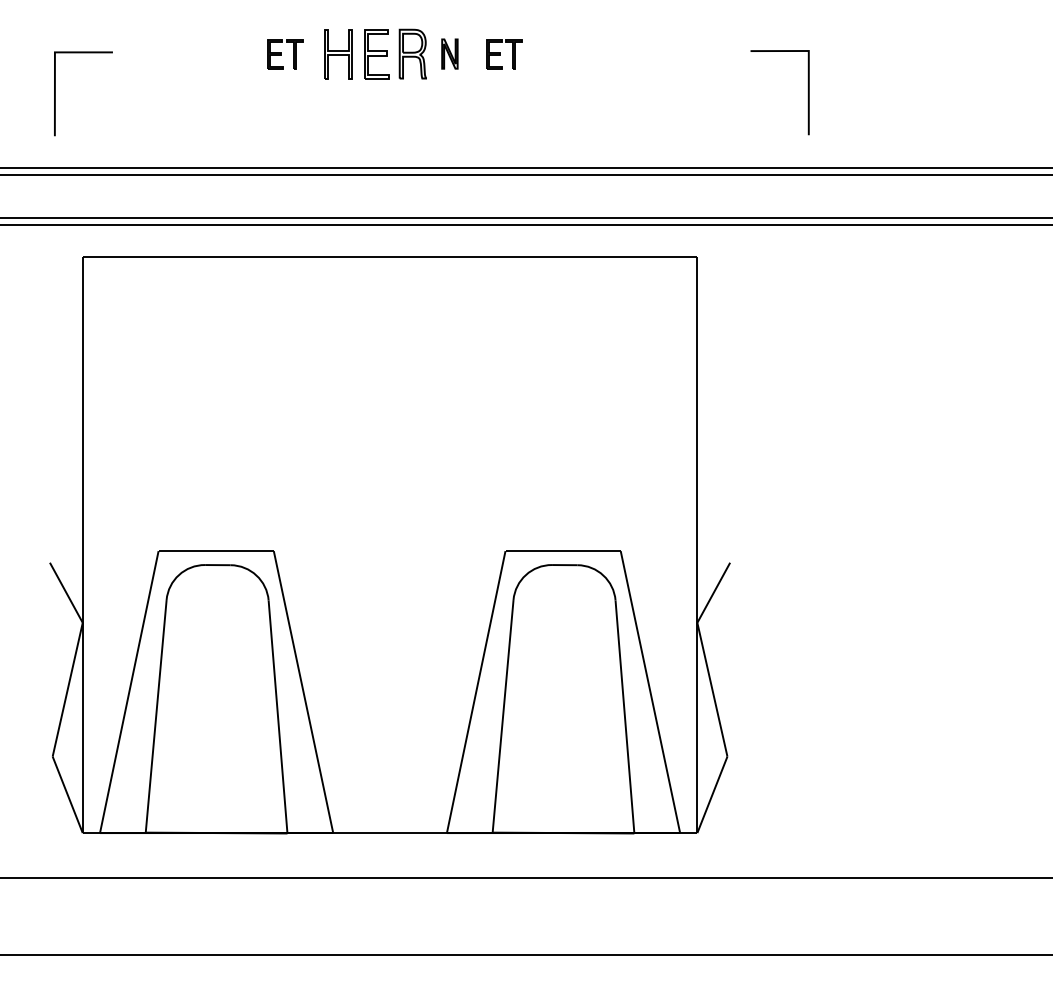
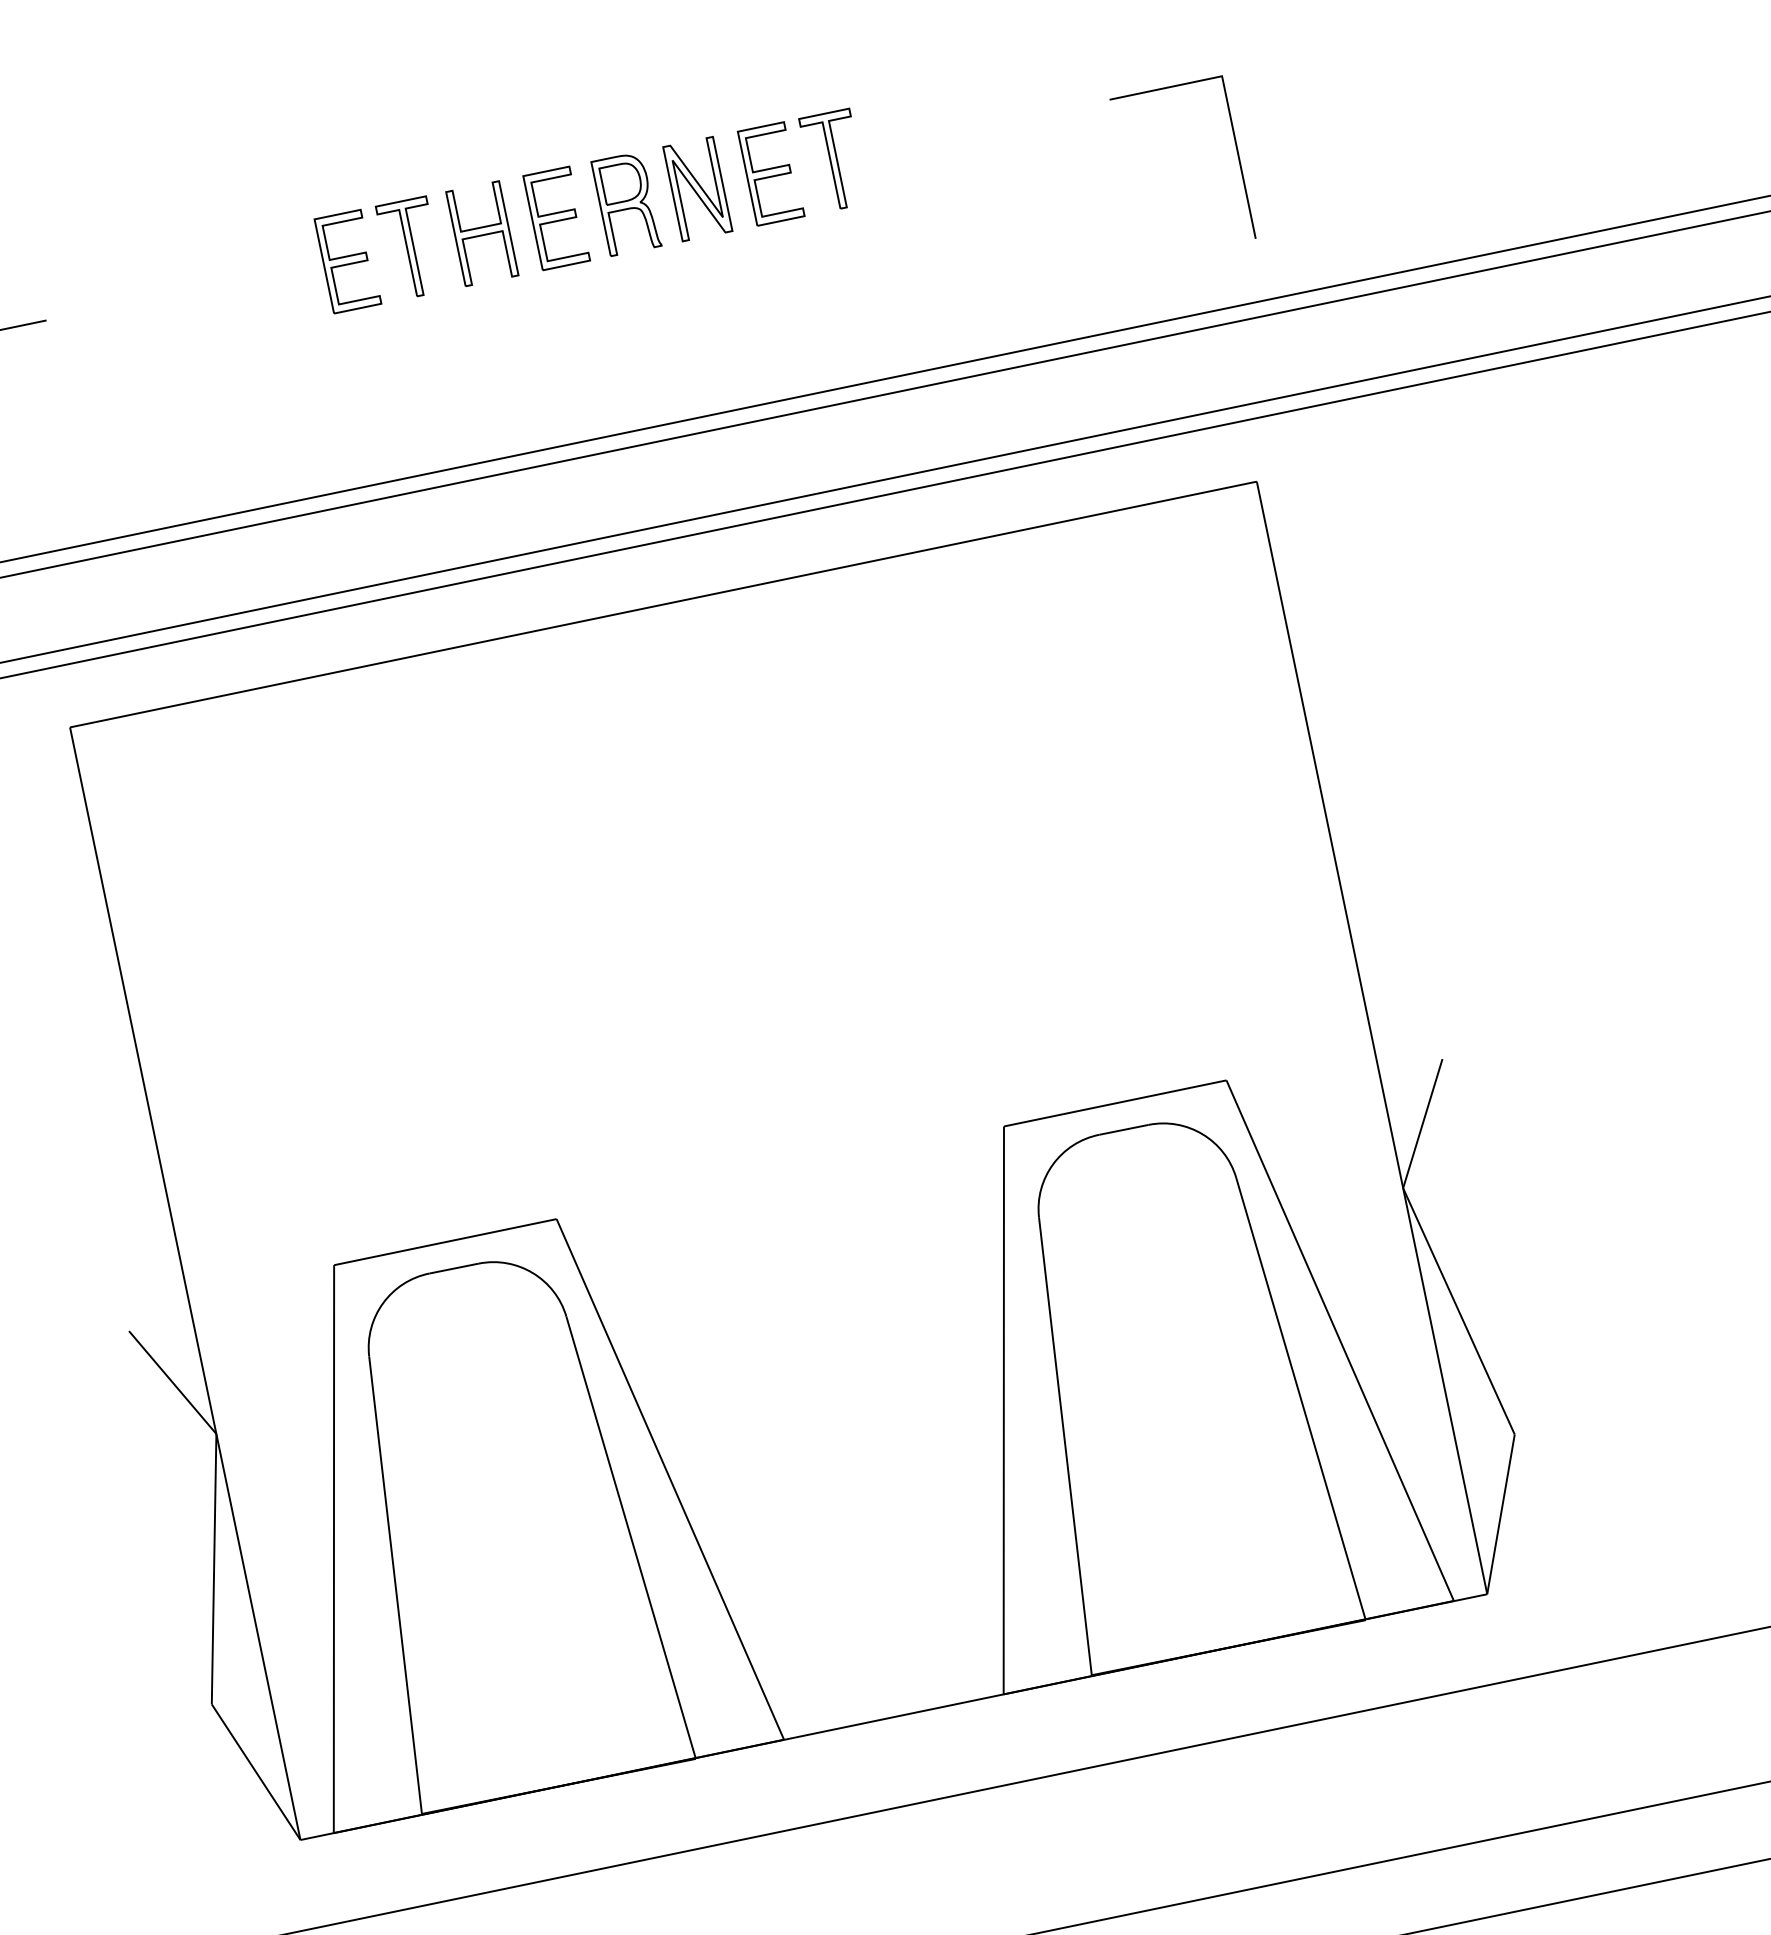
part: (449, 53) -> (696, 188), size x1.67
part: (284, 54) -> (378, 255), size x1.67
part: (504, 54) -> (803, 167), size x1.67
curve: (807, 92) -> (1236, 156), moved

